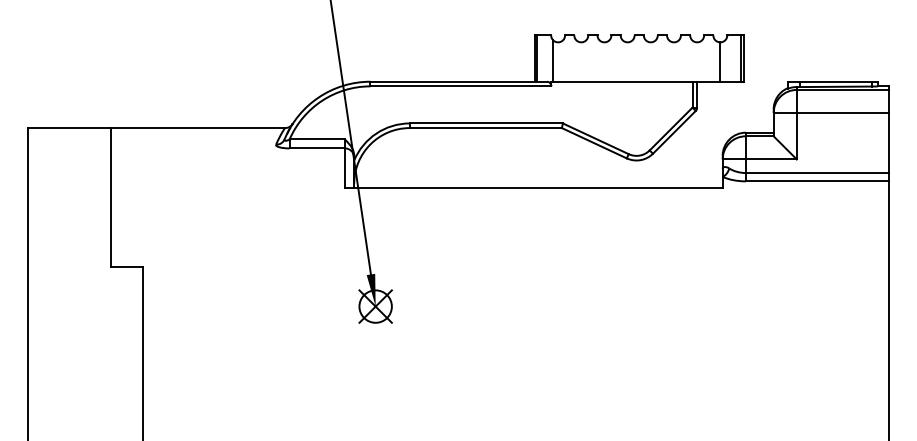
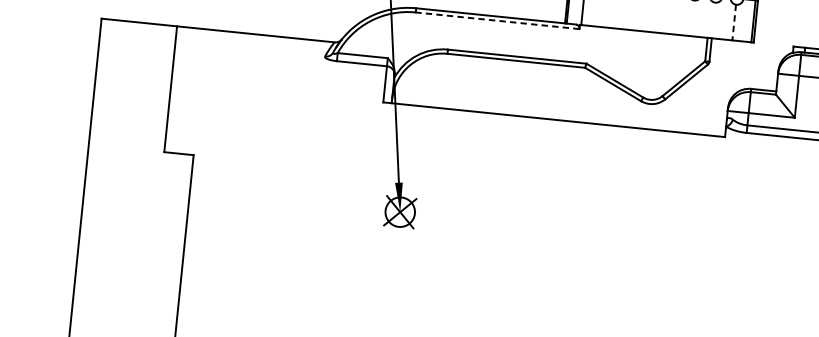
line: (719, 62) -> (733, 22), solid -> dashed
line: (460, 86) -> (497, 20), solid -> dashed

